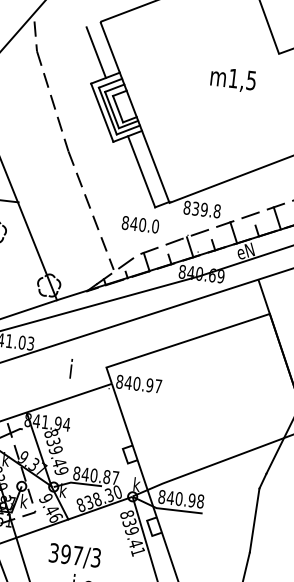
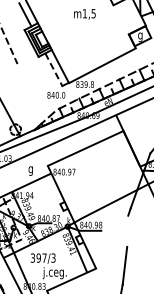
text: (232, 80) -> (84, 14), moved
line: (142, 173) -> (54, 70), solid -> dashed
line: (90, 211) -> (31, 91), removed
text: (69, 372) -> (30, 170), i -> g
line: (254, 518) -> (127, 230), removed

